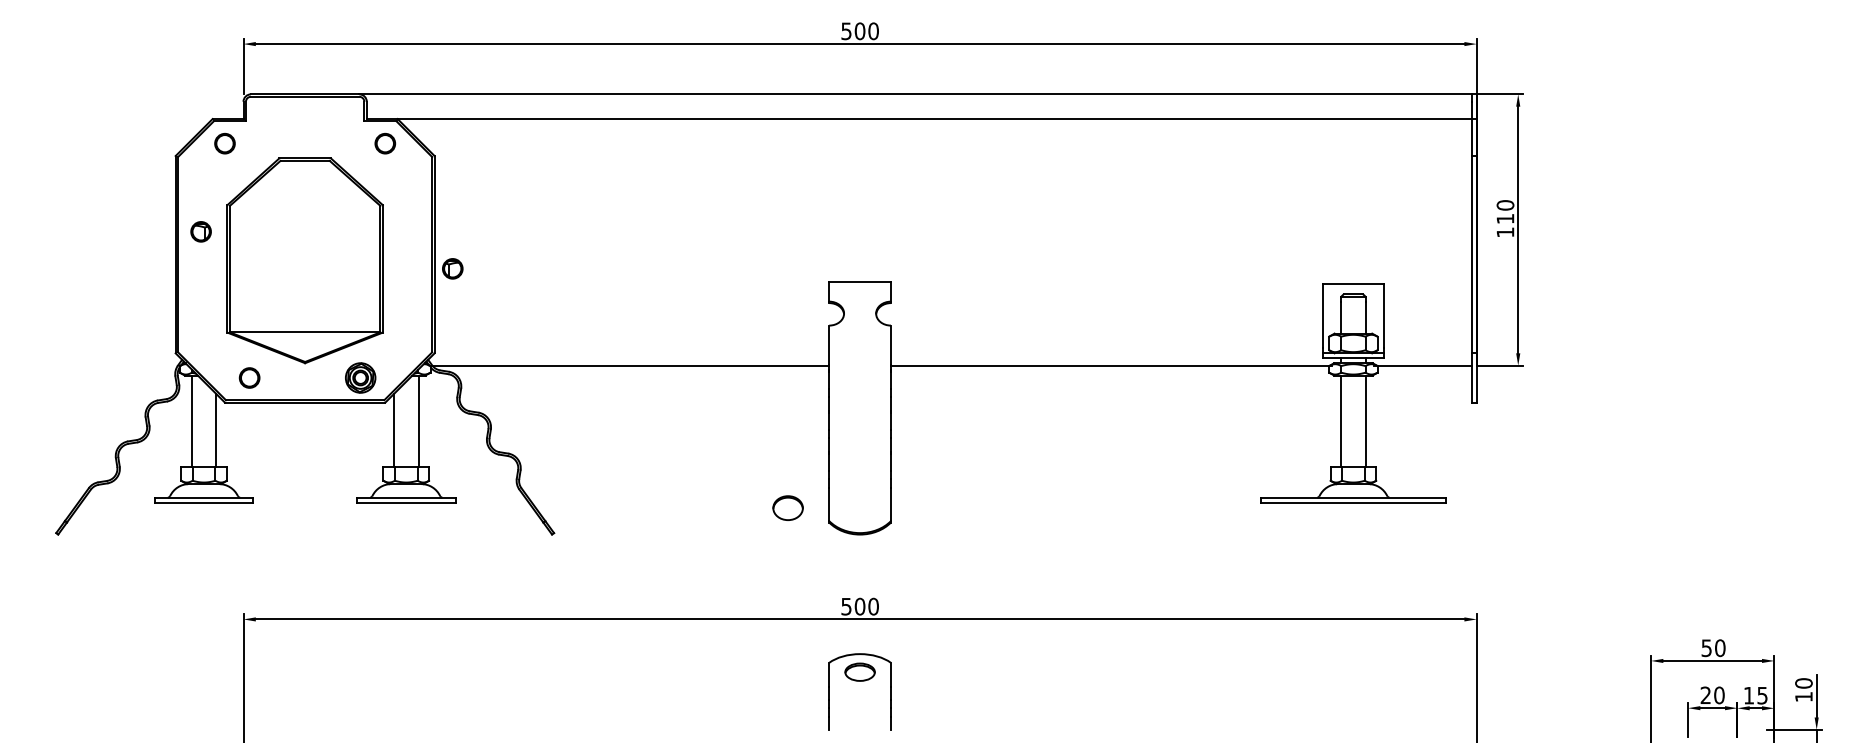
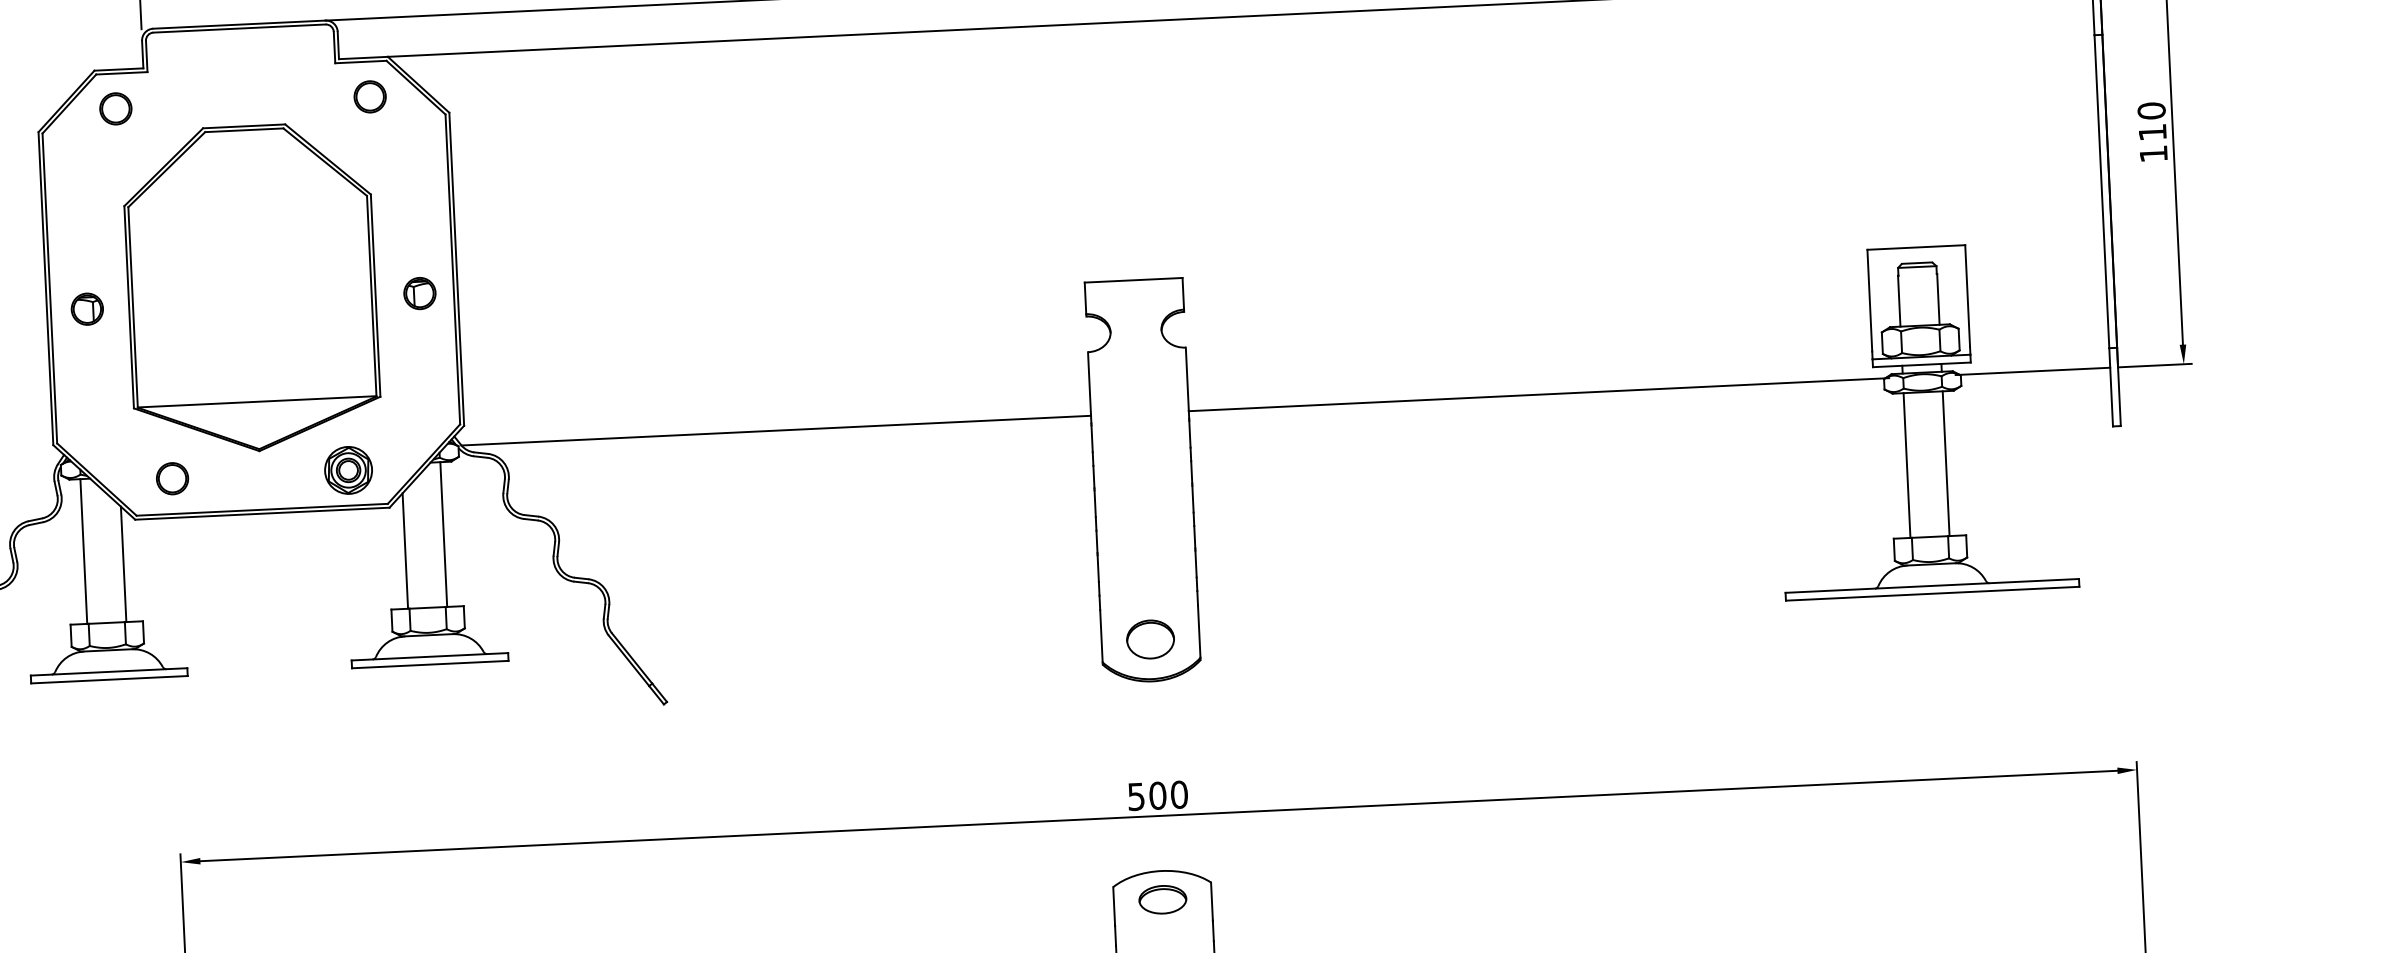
part: (200, 231) -> (86, 308), moved
part: (452, 268) -> (419, 292), moved
part: (787, 507) -> (1149, 638), moved

